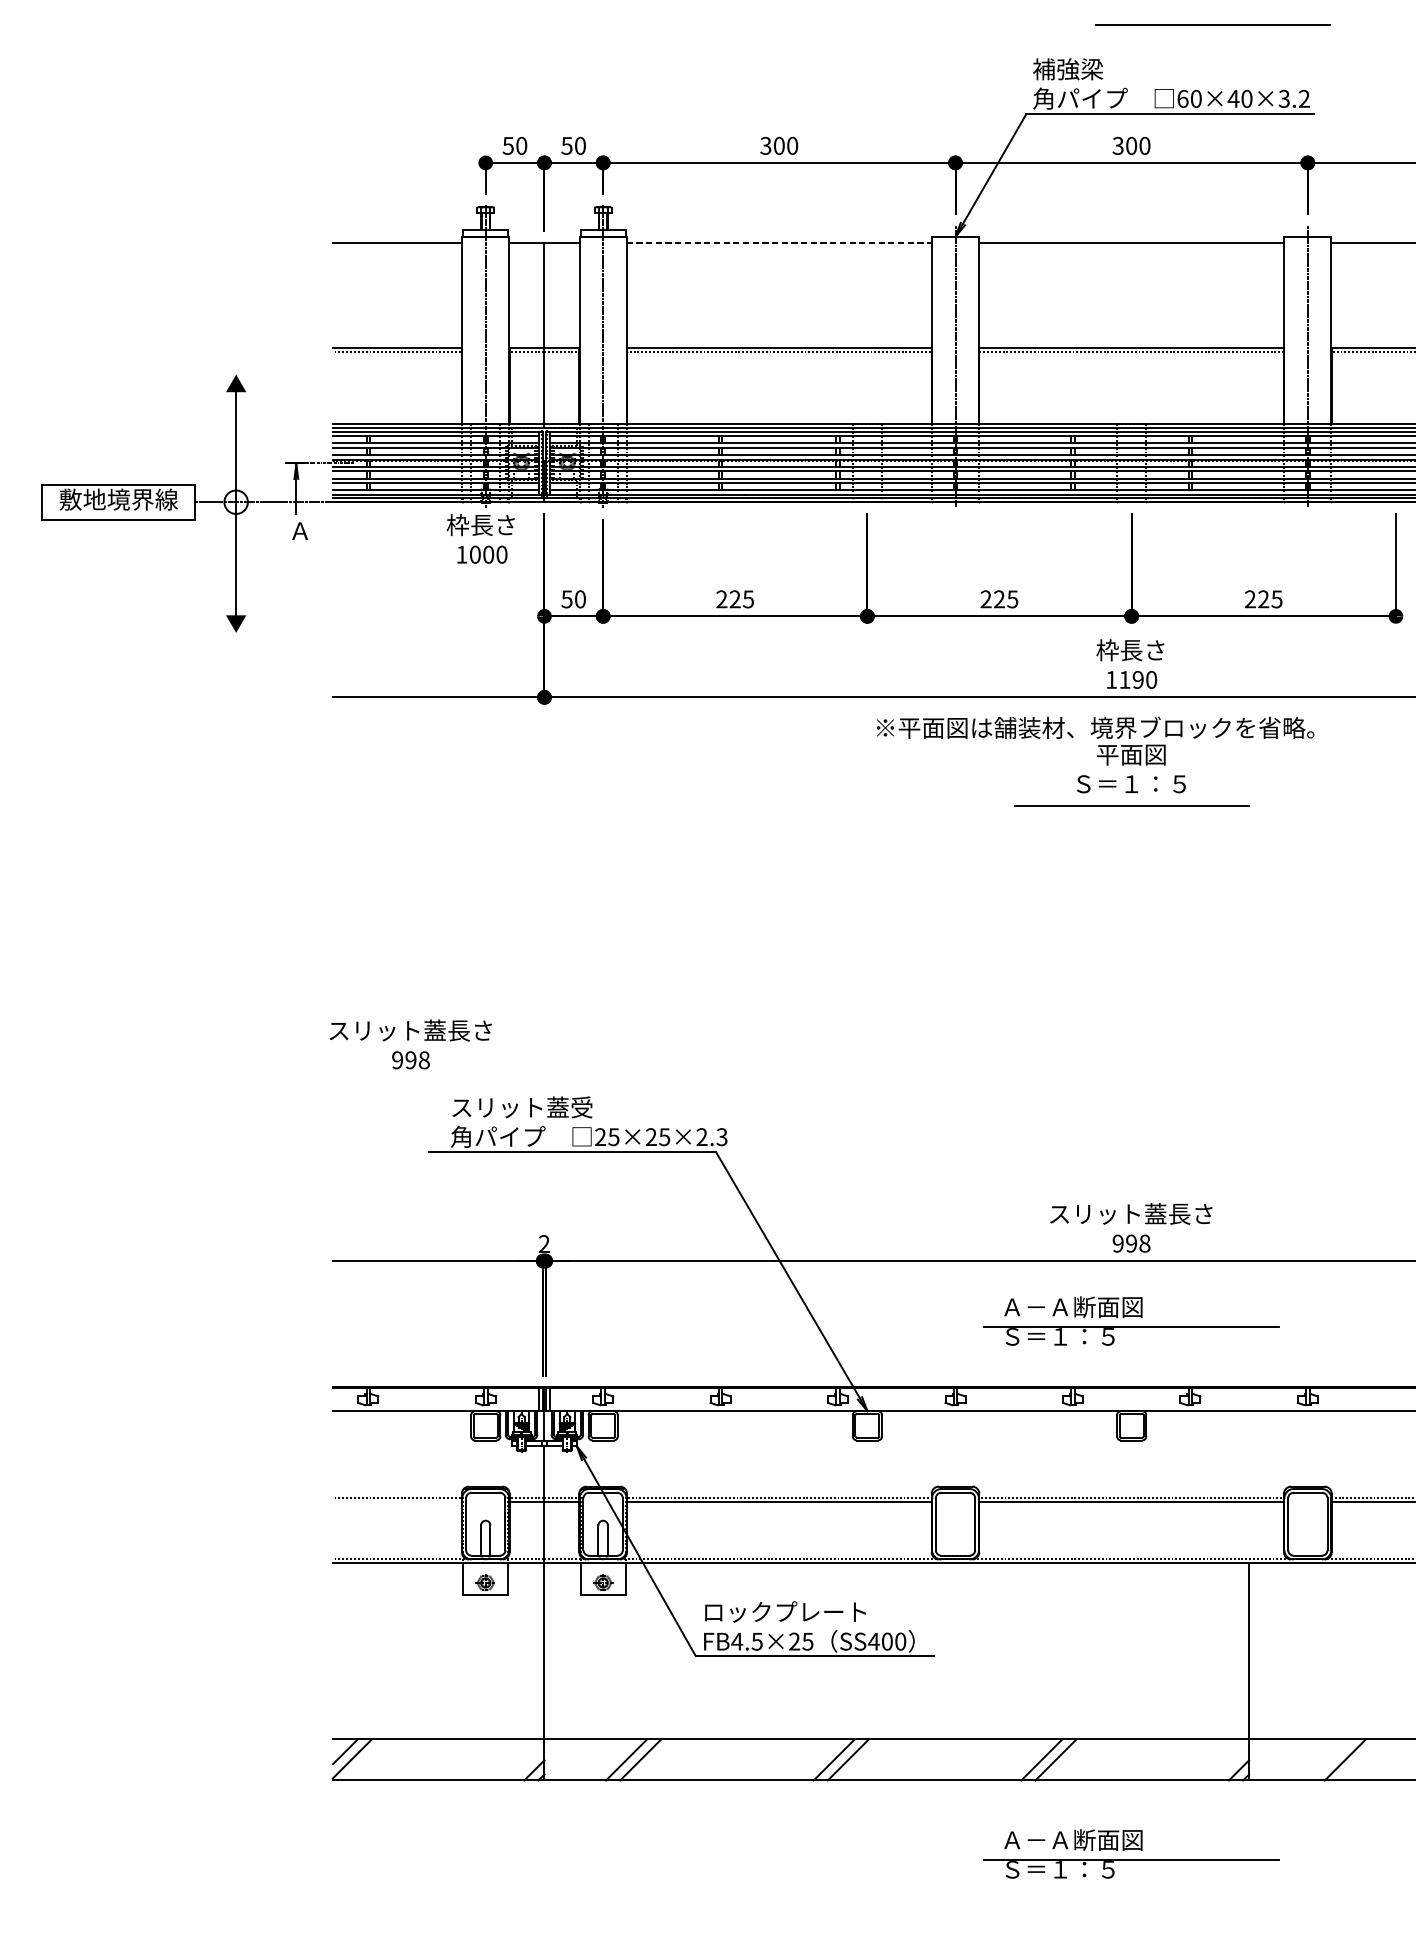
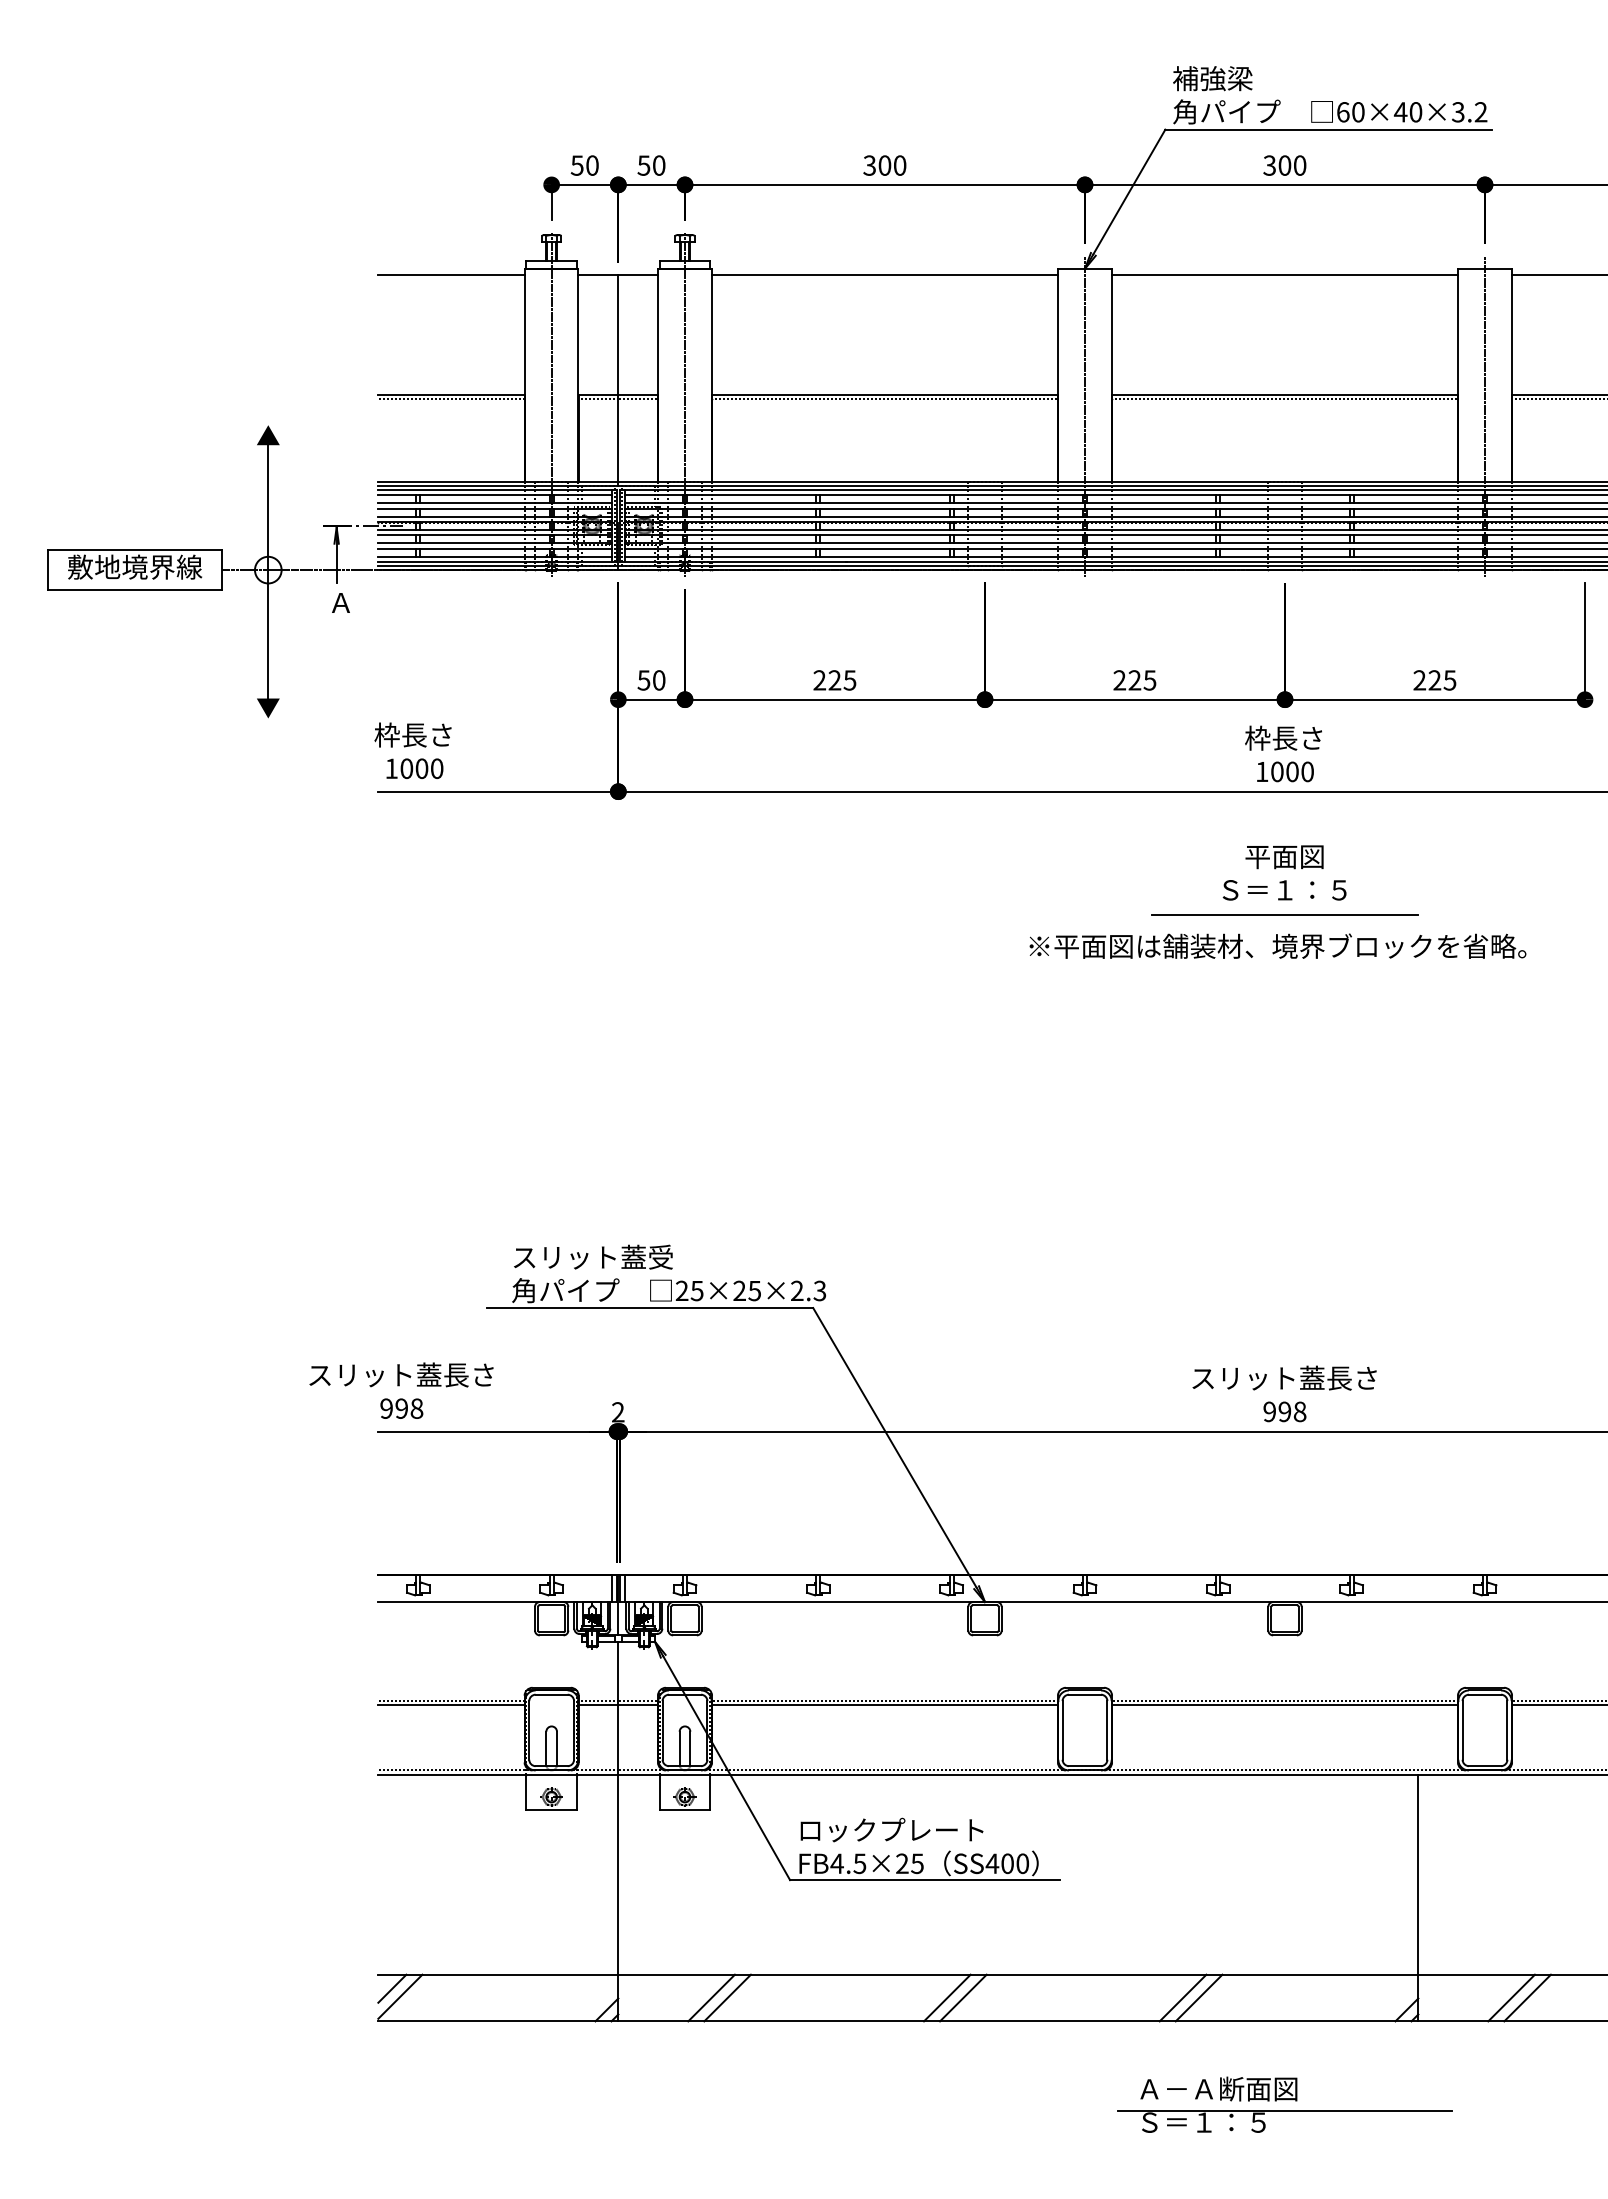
line: (1212, 24) -> (1376, 27), removed
line: (779, 242) -> (885, 275), dashed -> solid
text: (480, 538) -> (412, 750), moved
text: (1131, 679) -> (1284, 771), 1190 -> 1000
text: (1095, 727) -> (1277, 945), moved
text: (410, 1044) -> (401, 1390), moved
part: (1131, 1320) -> (1284, 1499), removed
line: (397, 1502) -> (451, 1705), added
line: (1331, 1759) -> (1511, 1997), added

